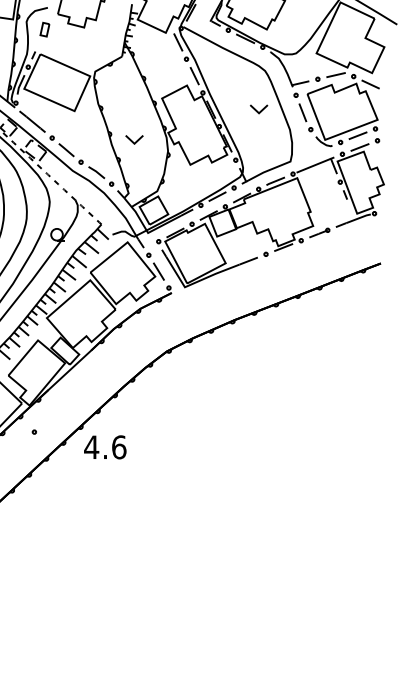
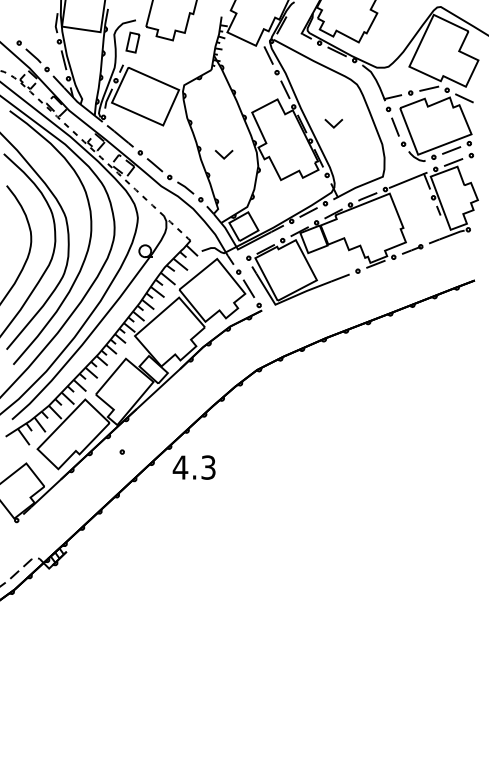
part: (44, 29) -> (132, 42), size x1.43
part: (258, 109) -> (333, 123), moved
text: (119, 447) -> (208, 467), 4.6 -> 4.3

